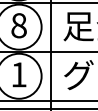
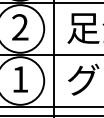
text: (18, 25) -> (19, 27), 8 -> 2

